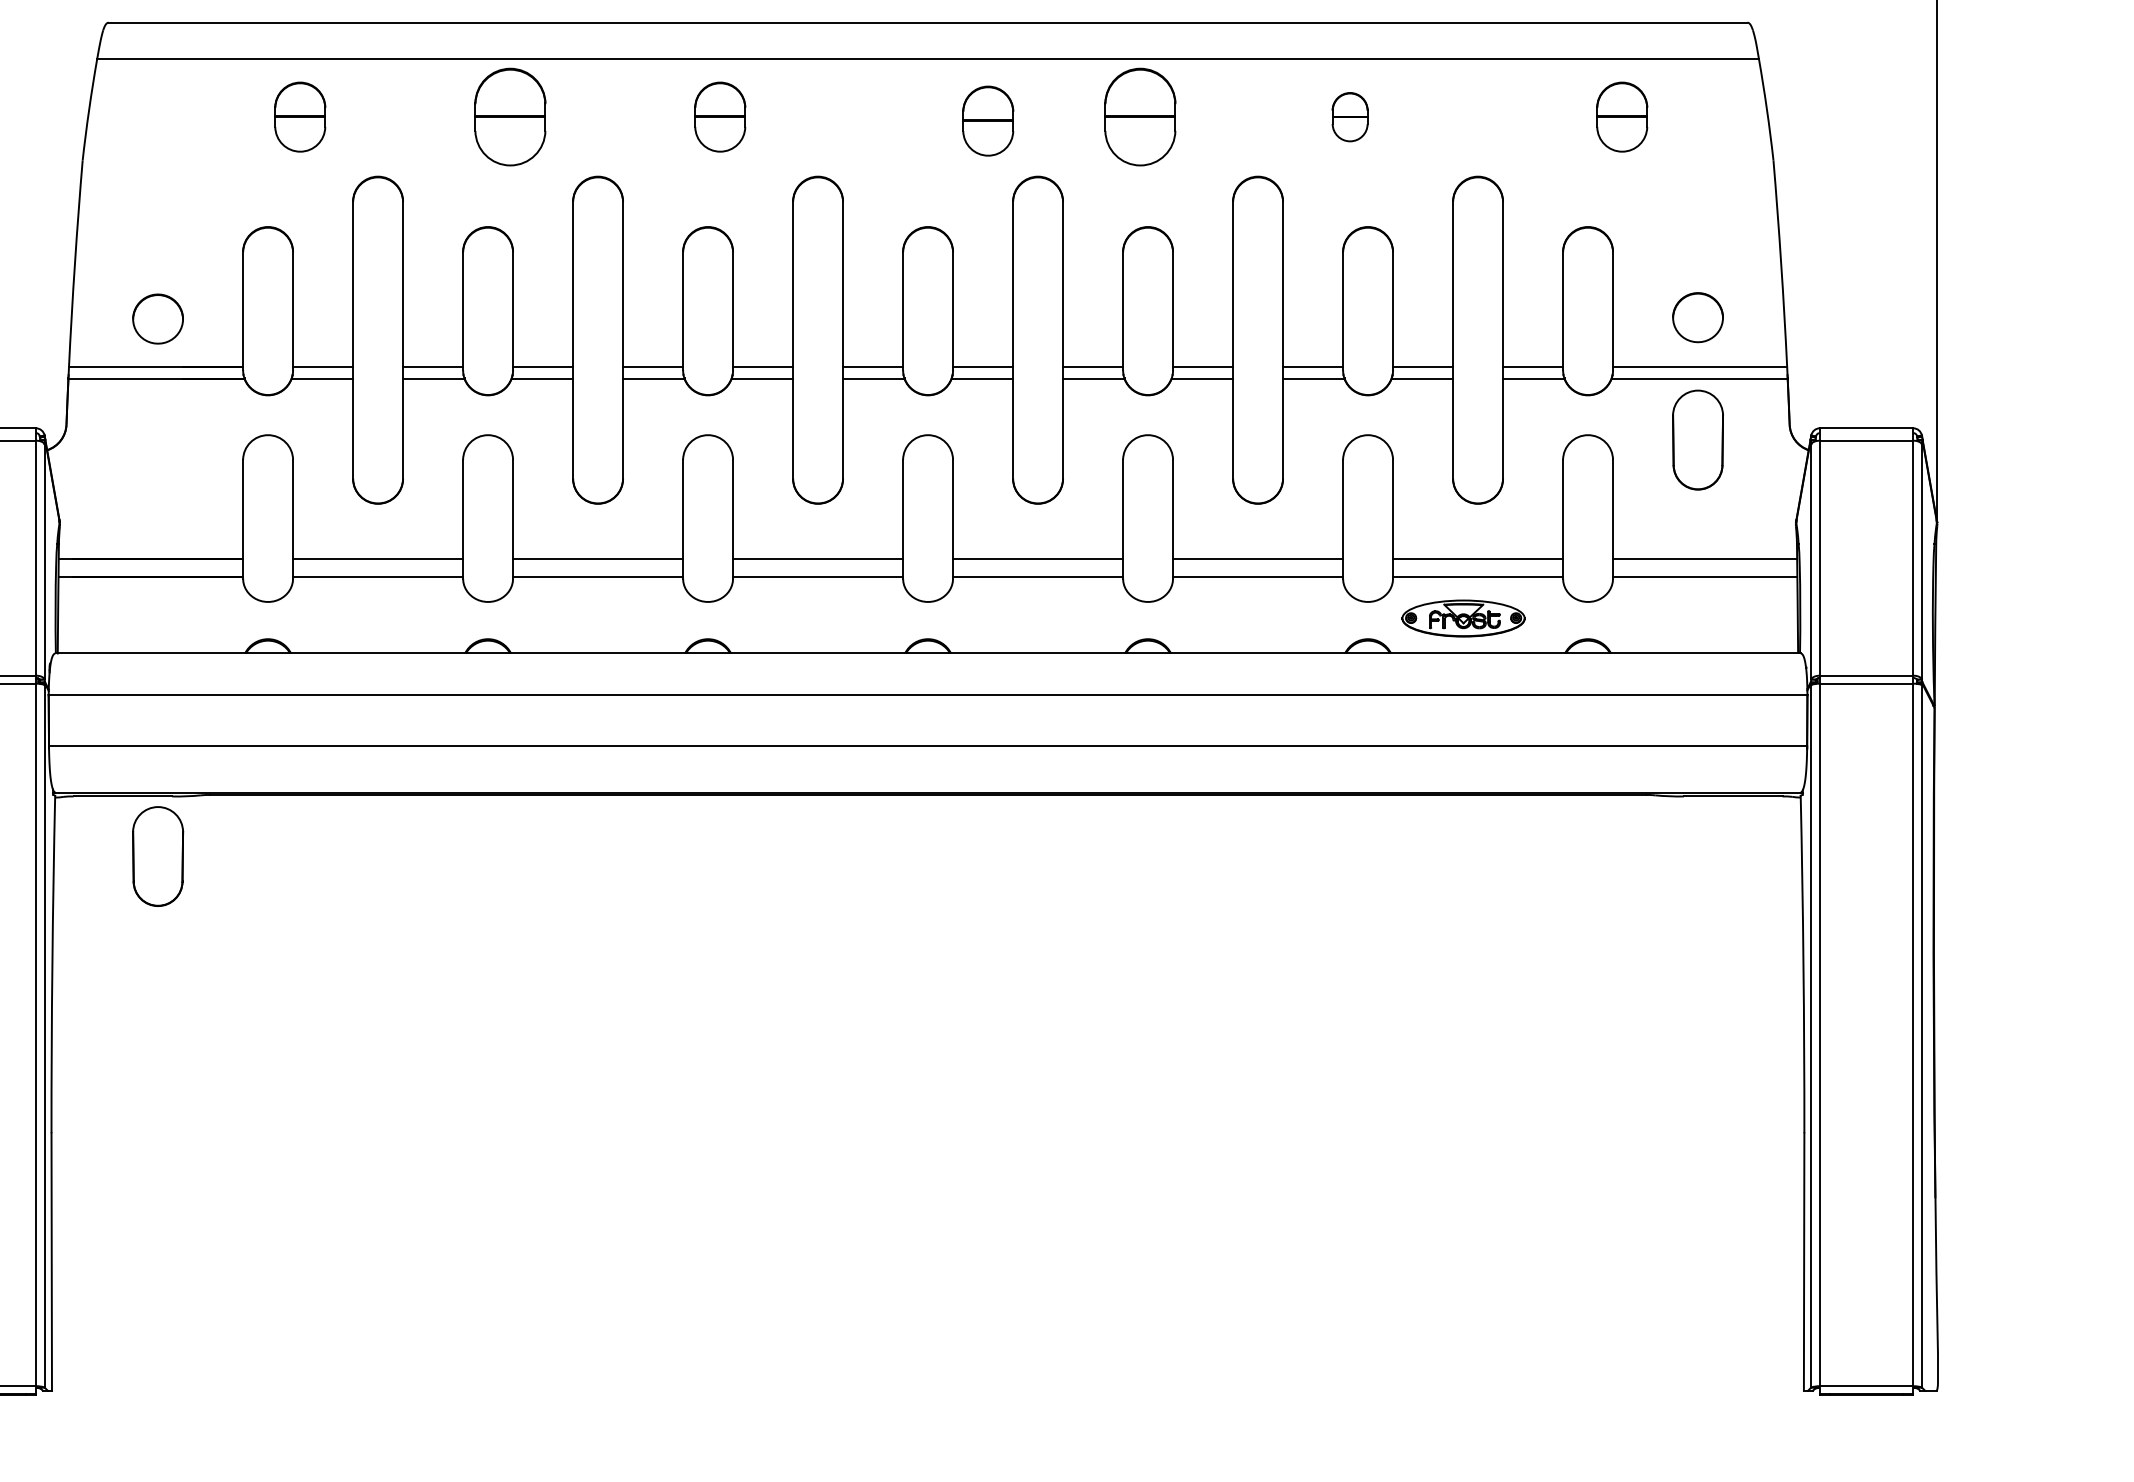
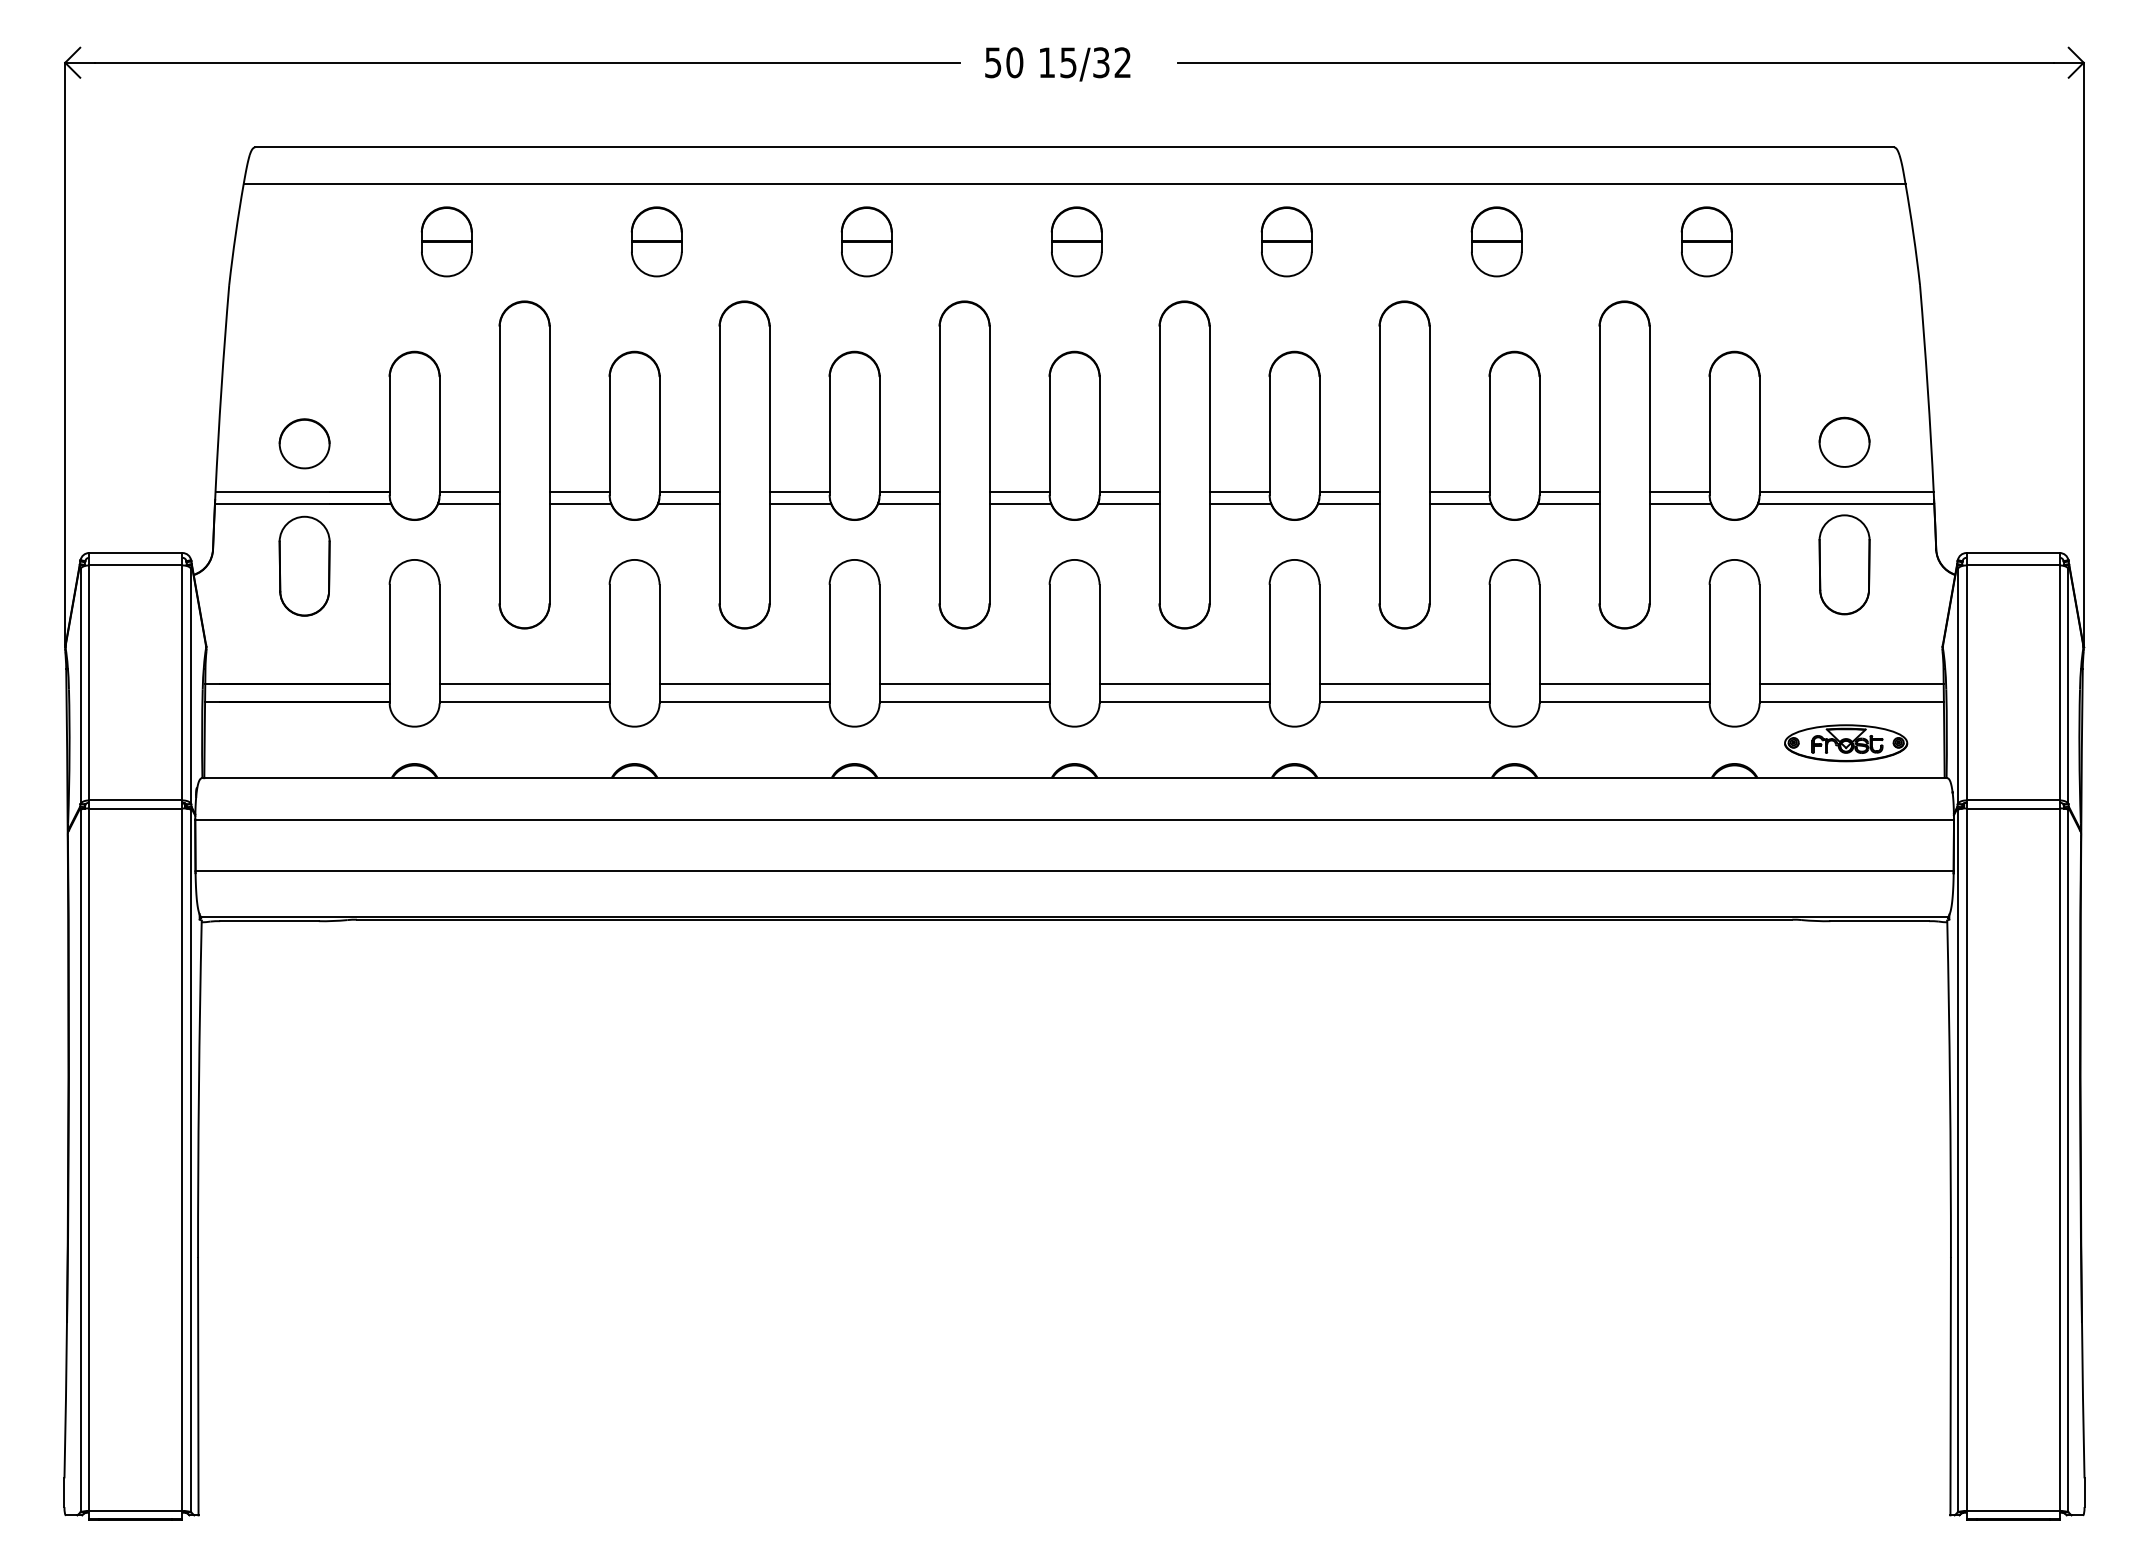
part: (509, 116) -> (656, 241), size x0.71
part: (1139, 116) -> (1286, 241), size x0.71
part: (1349, 116) -> (1496, 241), size x1.43
part: (1621, 116) -> (1706, 241), moved
part: (987, 120) -> (1076, 241), moved
part: (1463, 618) -> (1846, 743), moved
part: (157, 855) -> (304, 565), moved

